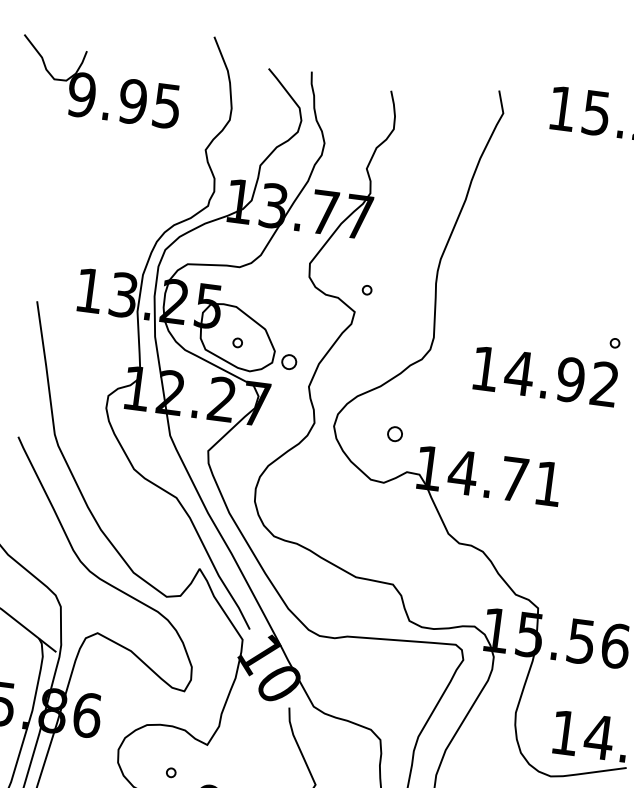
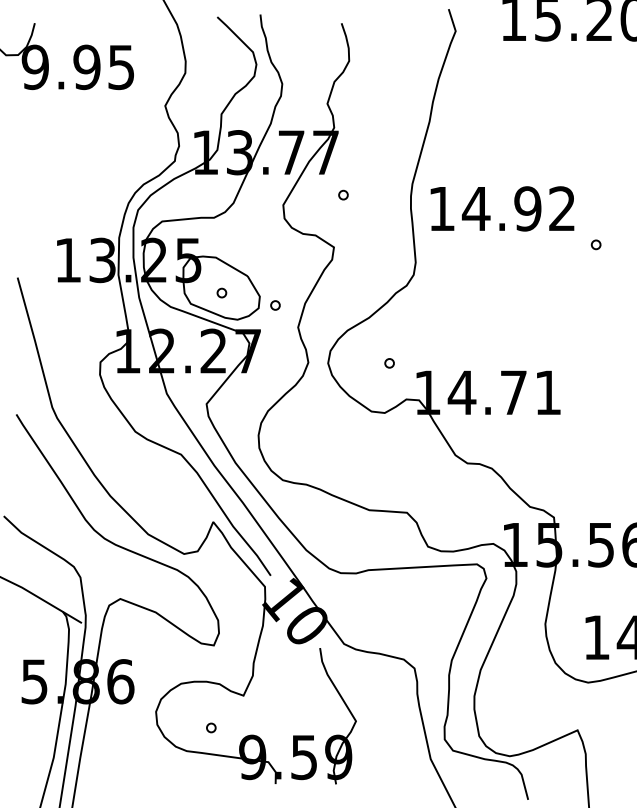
part: (367, 289) -> (343, 194), moved
part: (289, 362) -> (275, 305), size x0.62
text: (545, 376) -> (502, 208), moved
part: (394, 434) -> (389, 363), size x0.62

